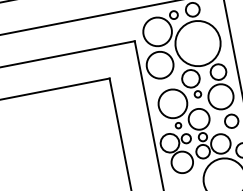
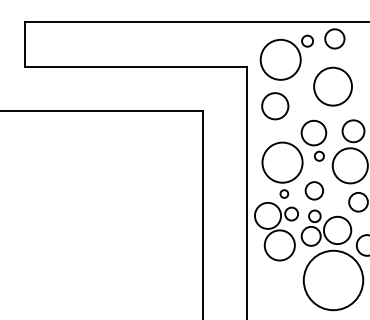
circle: (197, 43) -> (332, 86), size x0.6
circle: (160, 65) -> (275, 106), size x0.7
circle: (198, 119) -> (313, 190), size x0.6

